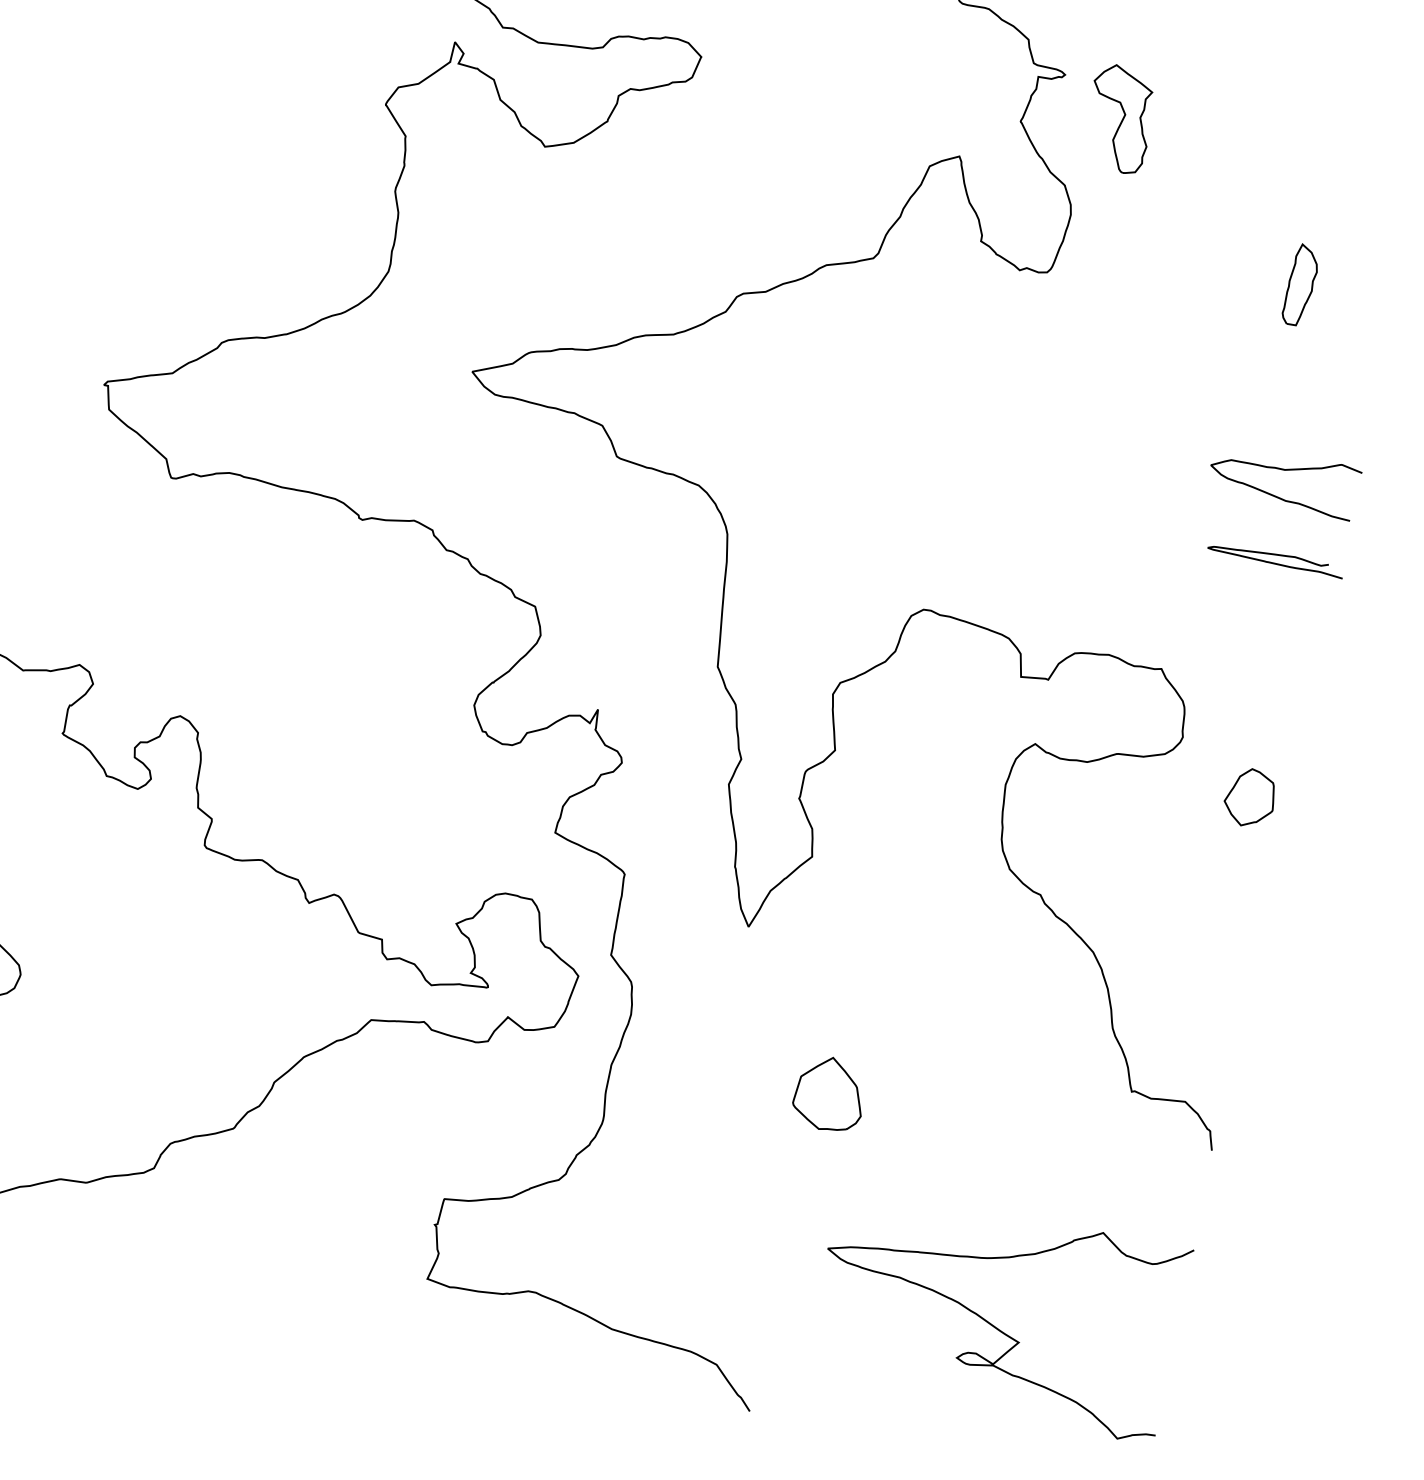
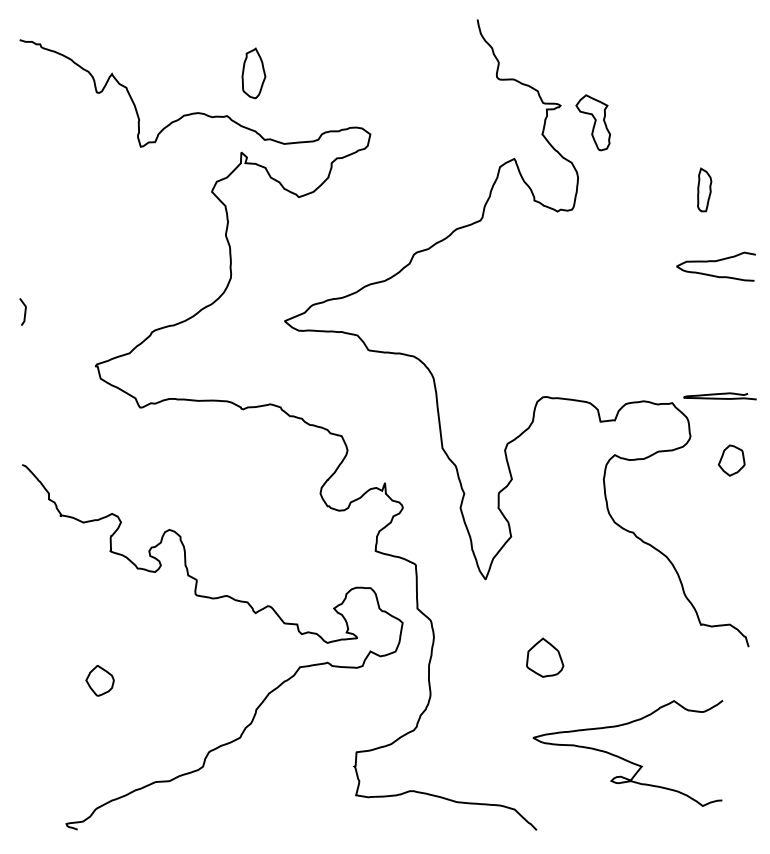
curve: (1284, 472) -> (715, 262), moved
curve: (1274, 561) -> (719, 397), moved
curve: (989, 1321) -> (624, 758), moved

